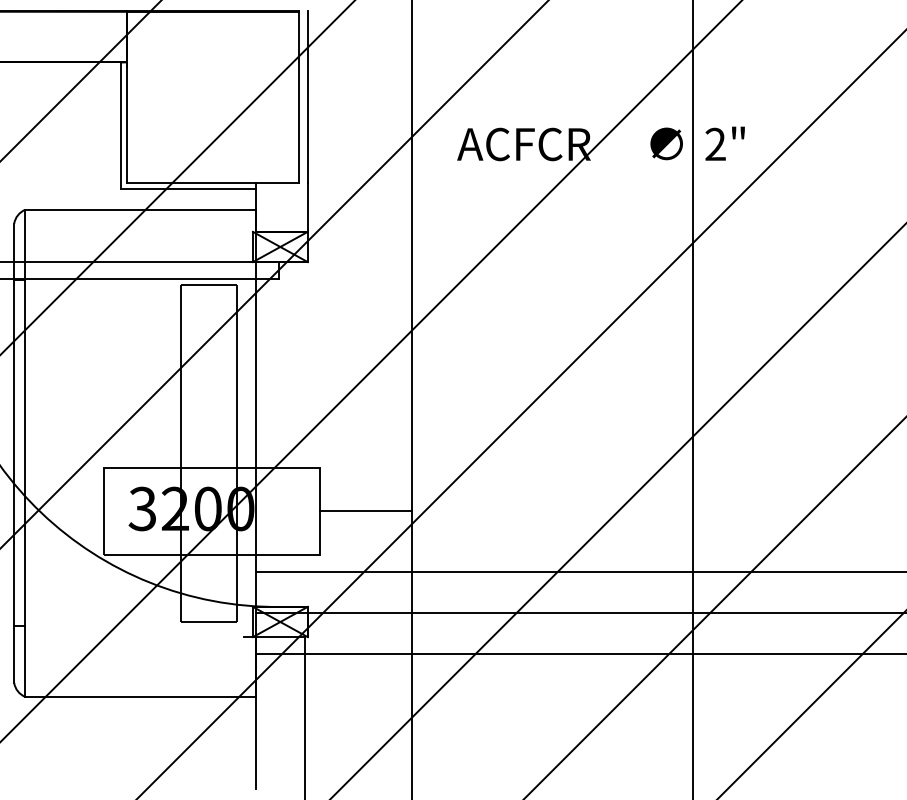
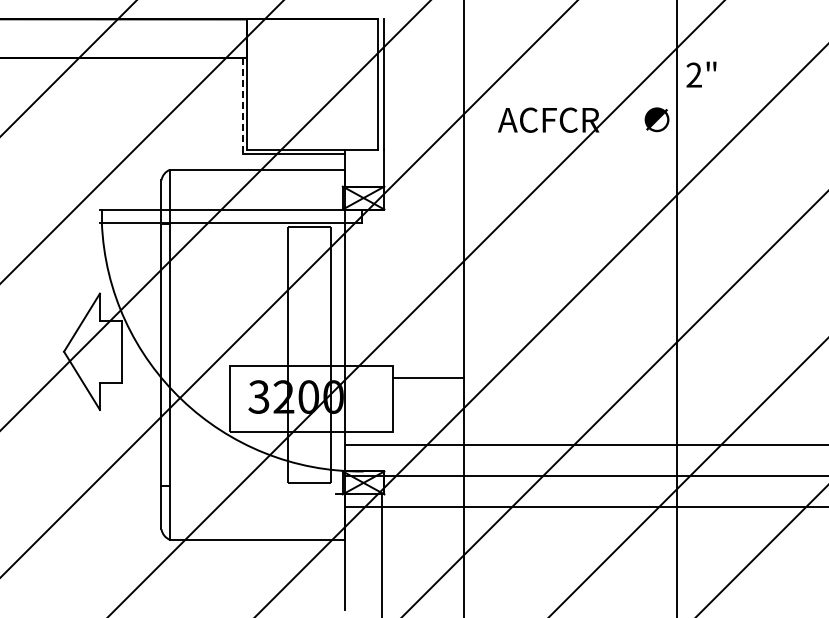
line: (120, 125) -> (242, 105), solid -> dashed
text: (725, 143) -> (701, 74), moved
line: (365, 510) -> (428, 377), moved

